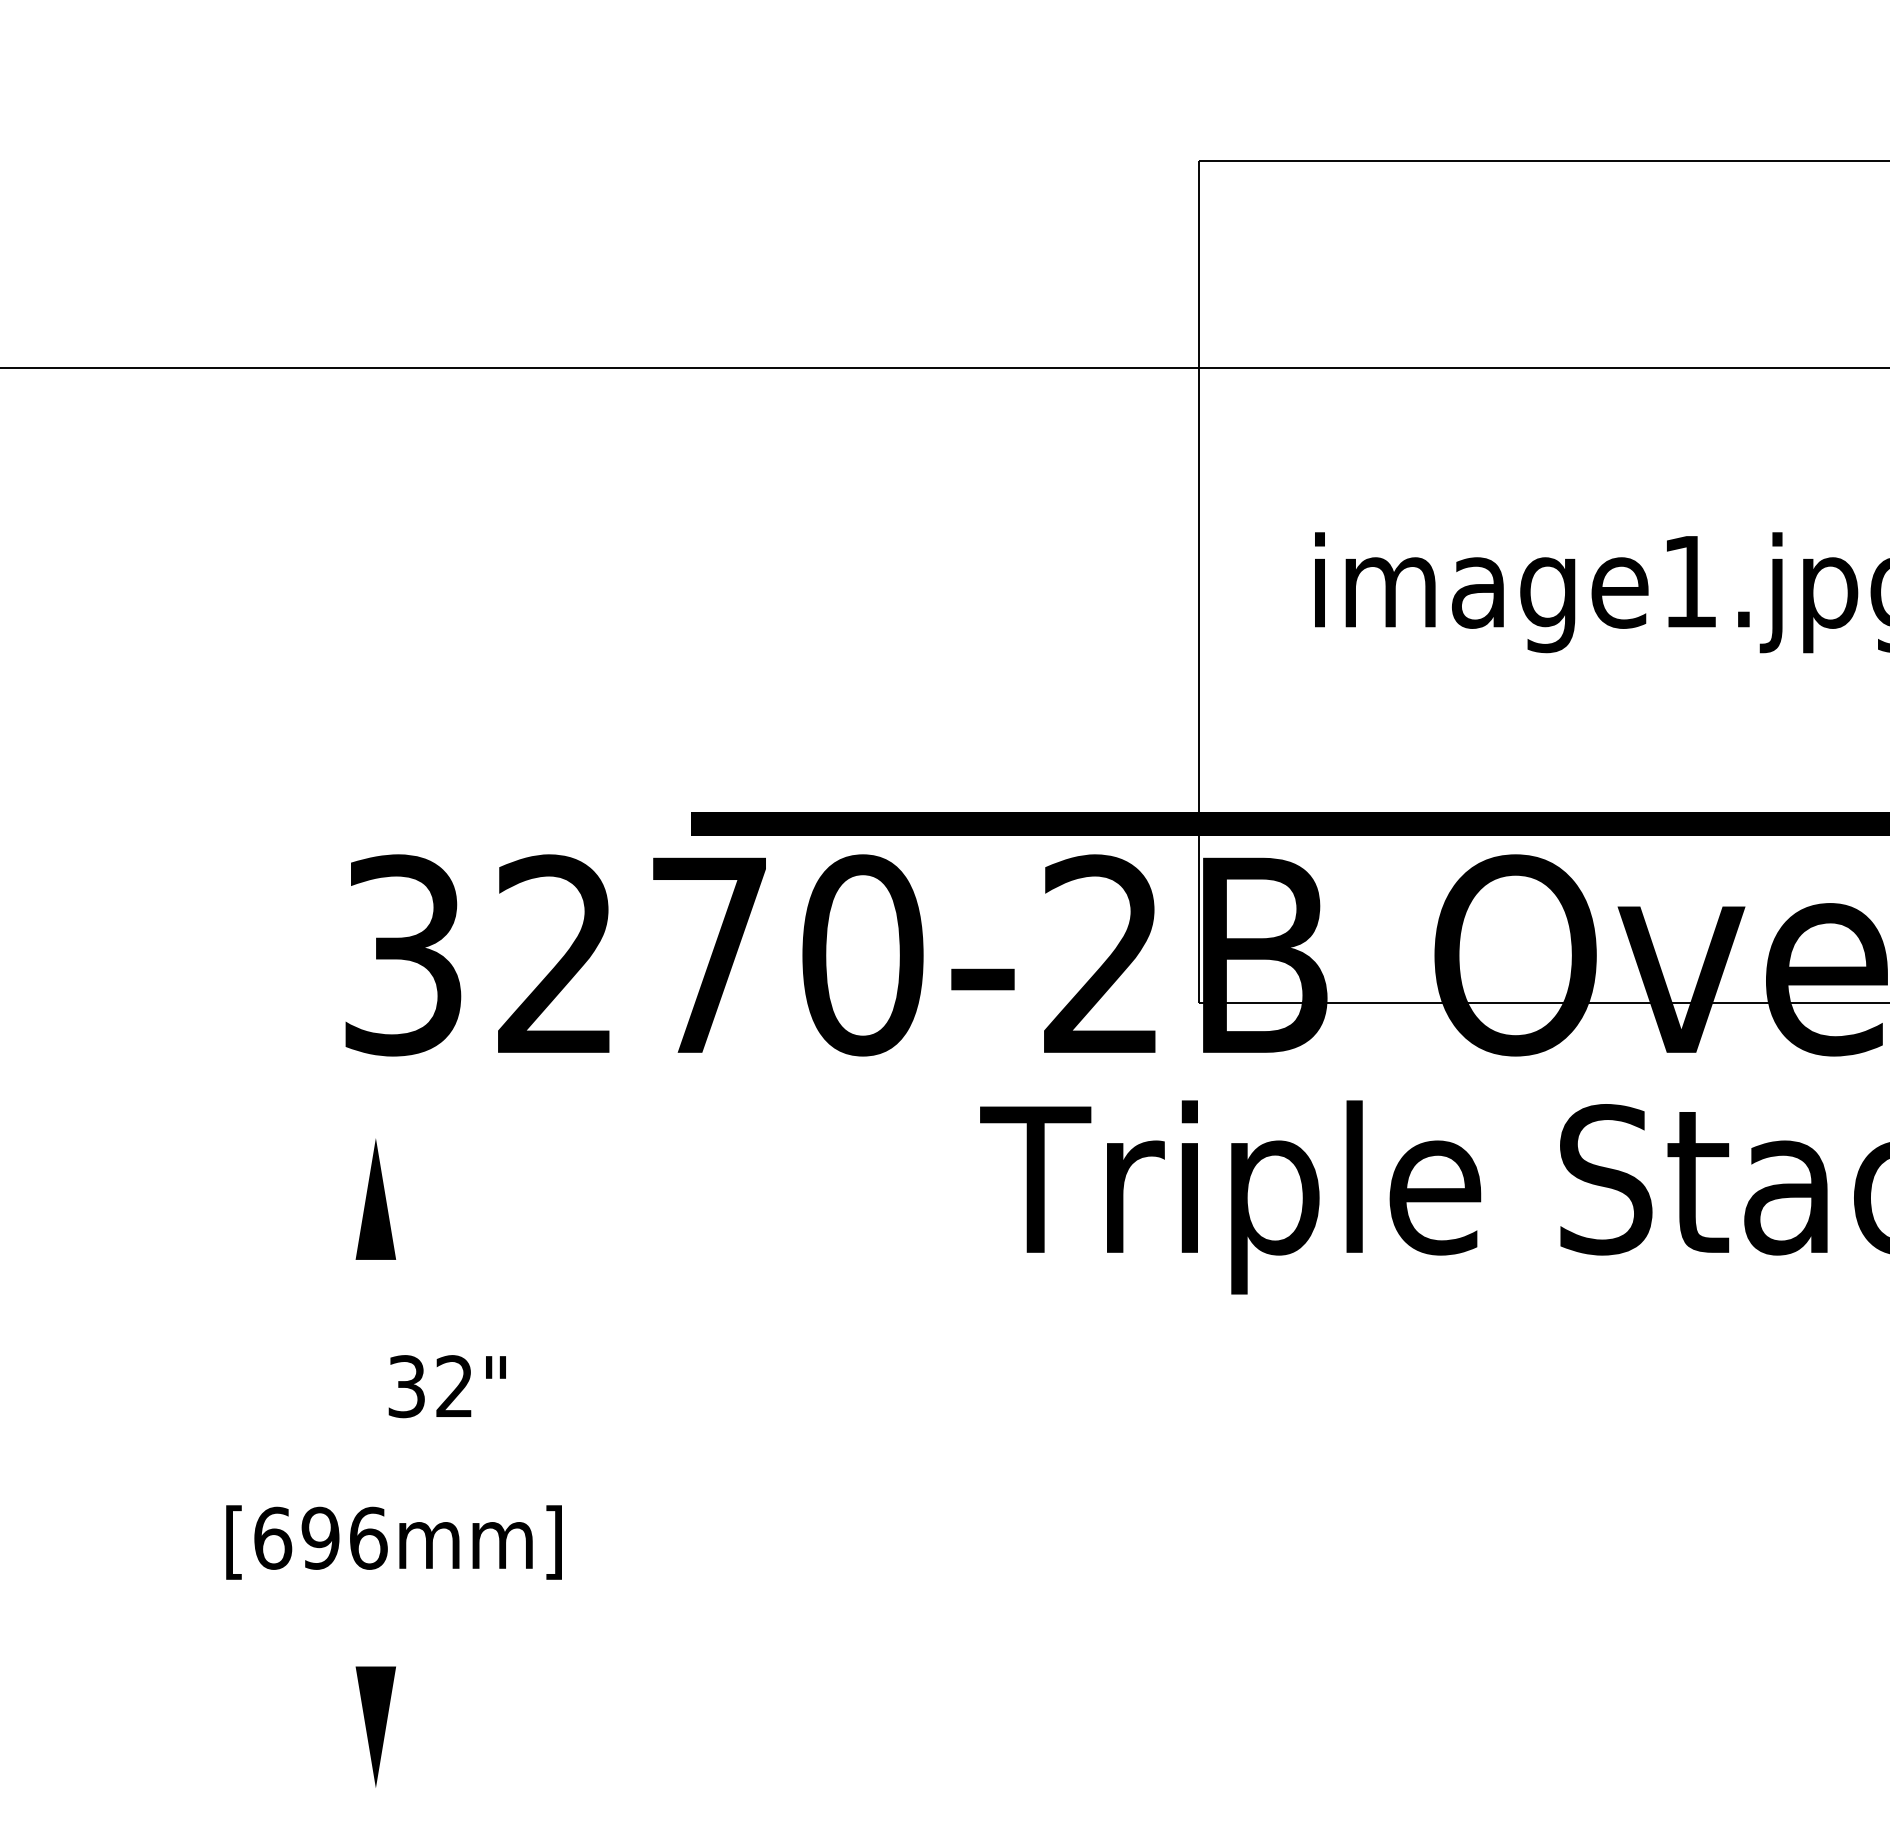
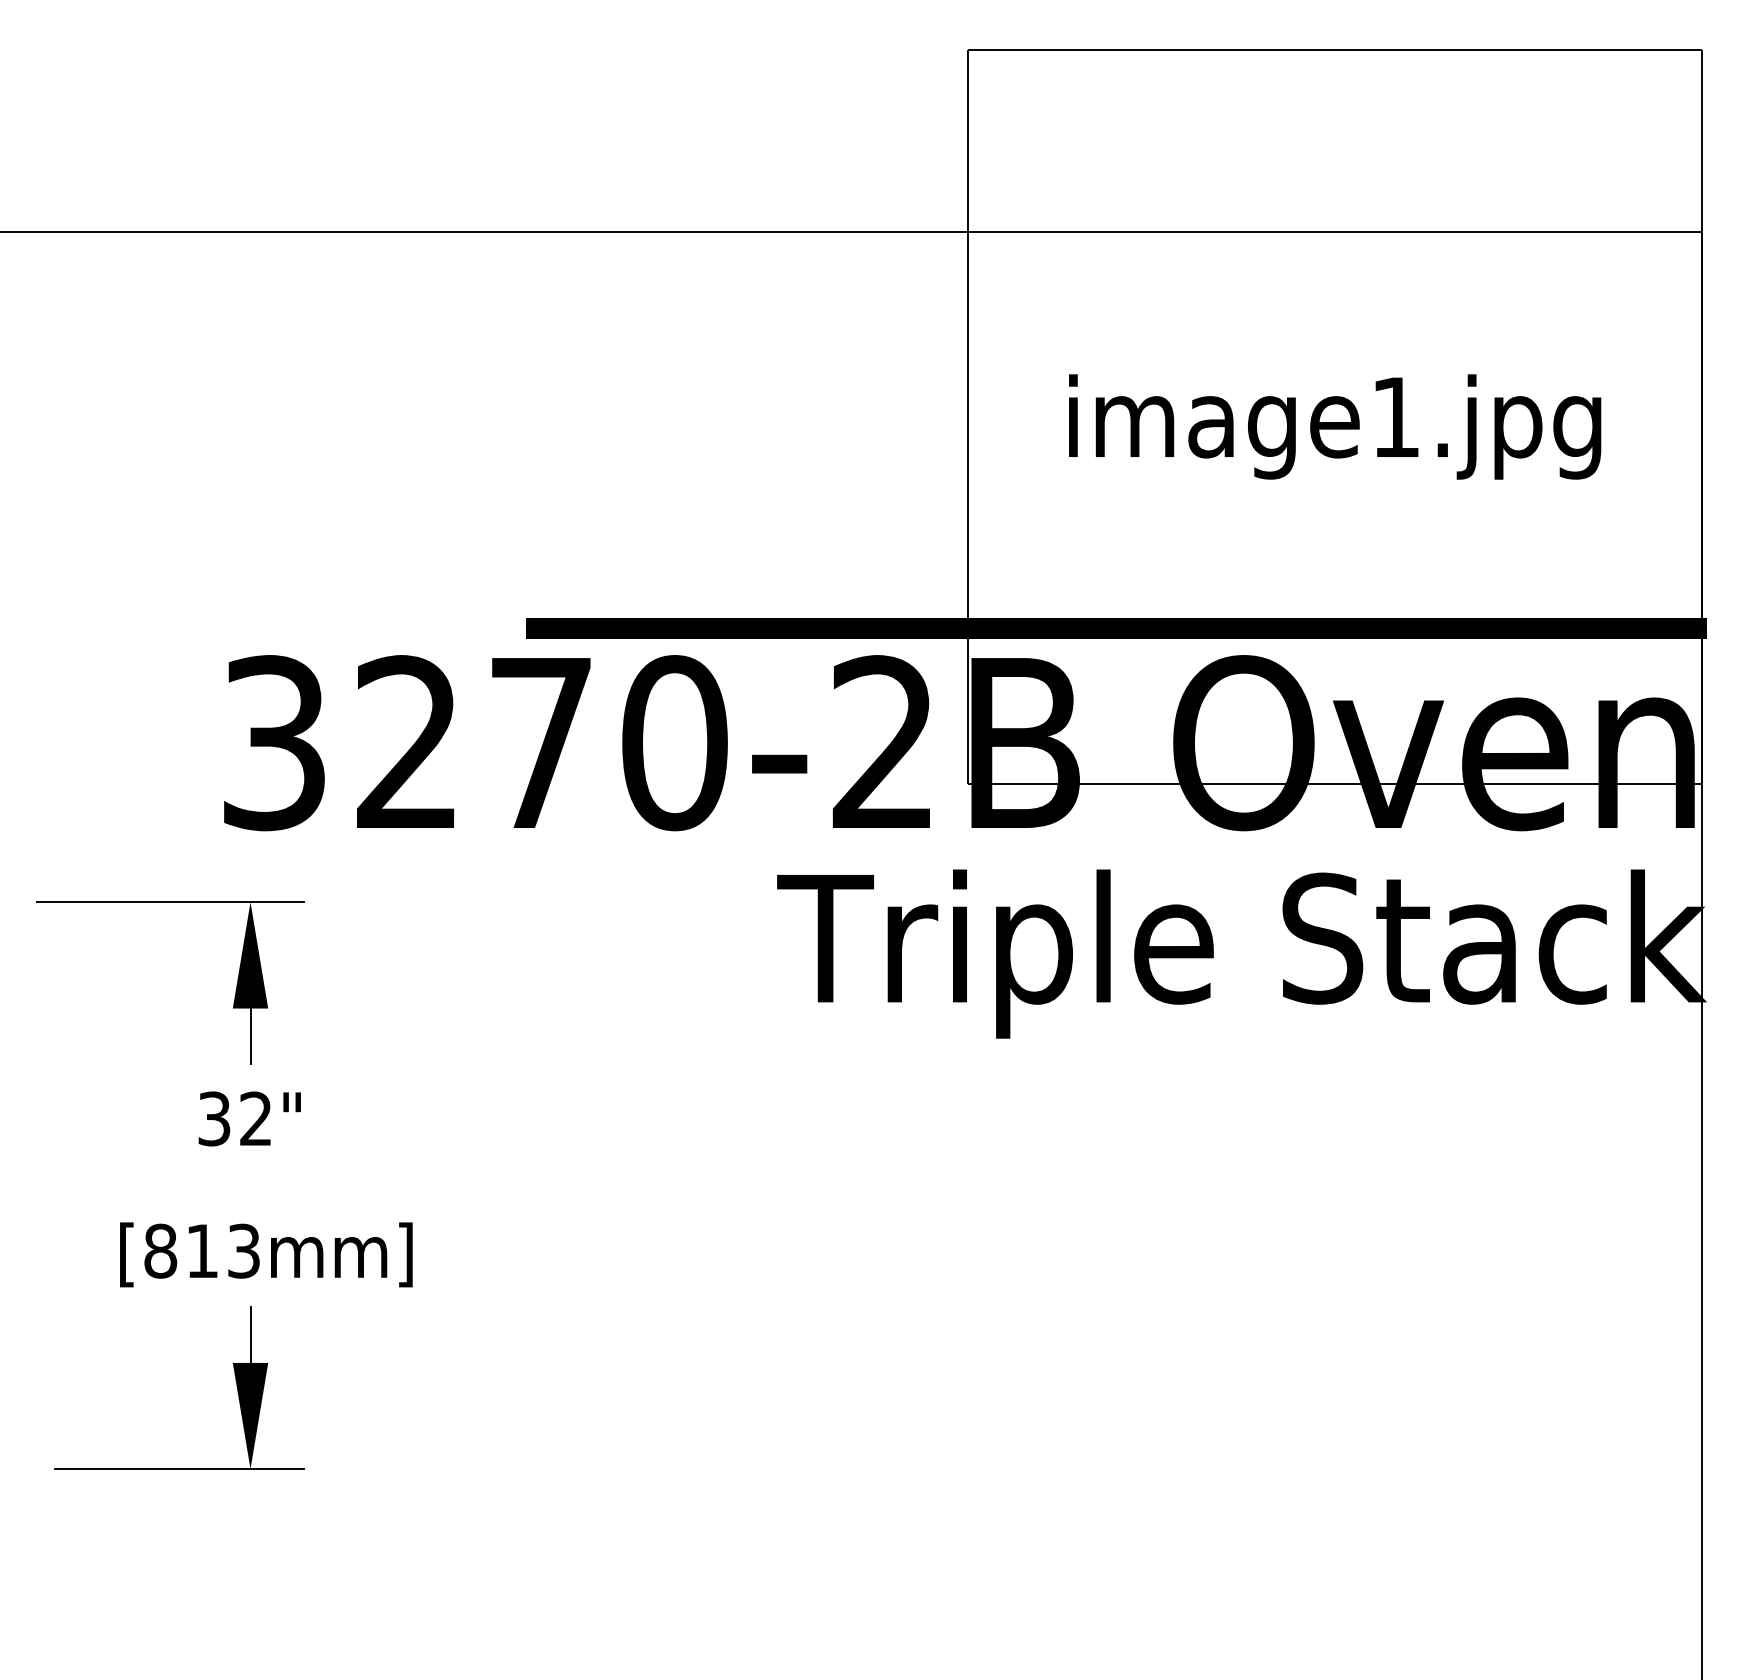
line: (284, 1138) -> (170, 902), added
line: (375, 1291) -> (250, 1036), added
text: (447, 1386) -> (249, 1118), moved
text: (320, 1537) -> (202, 1250), [696mm] -> [813mm]
line: (375, 1633) -> (250, 1334), added
line: (293, 1788) -> (178, 1469), added

